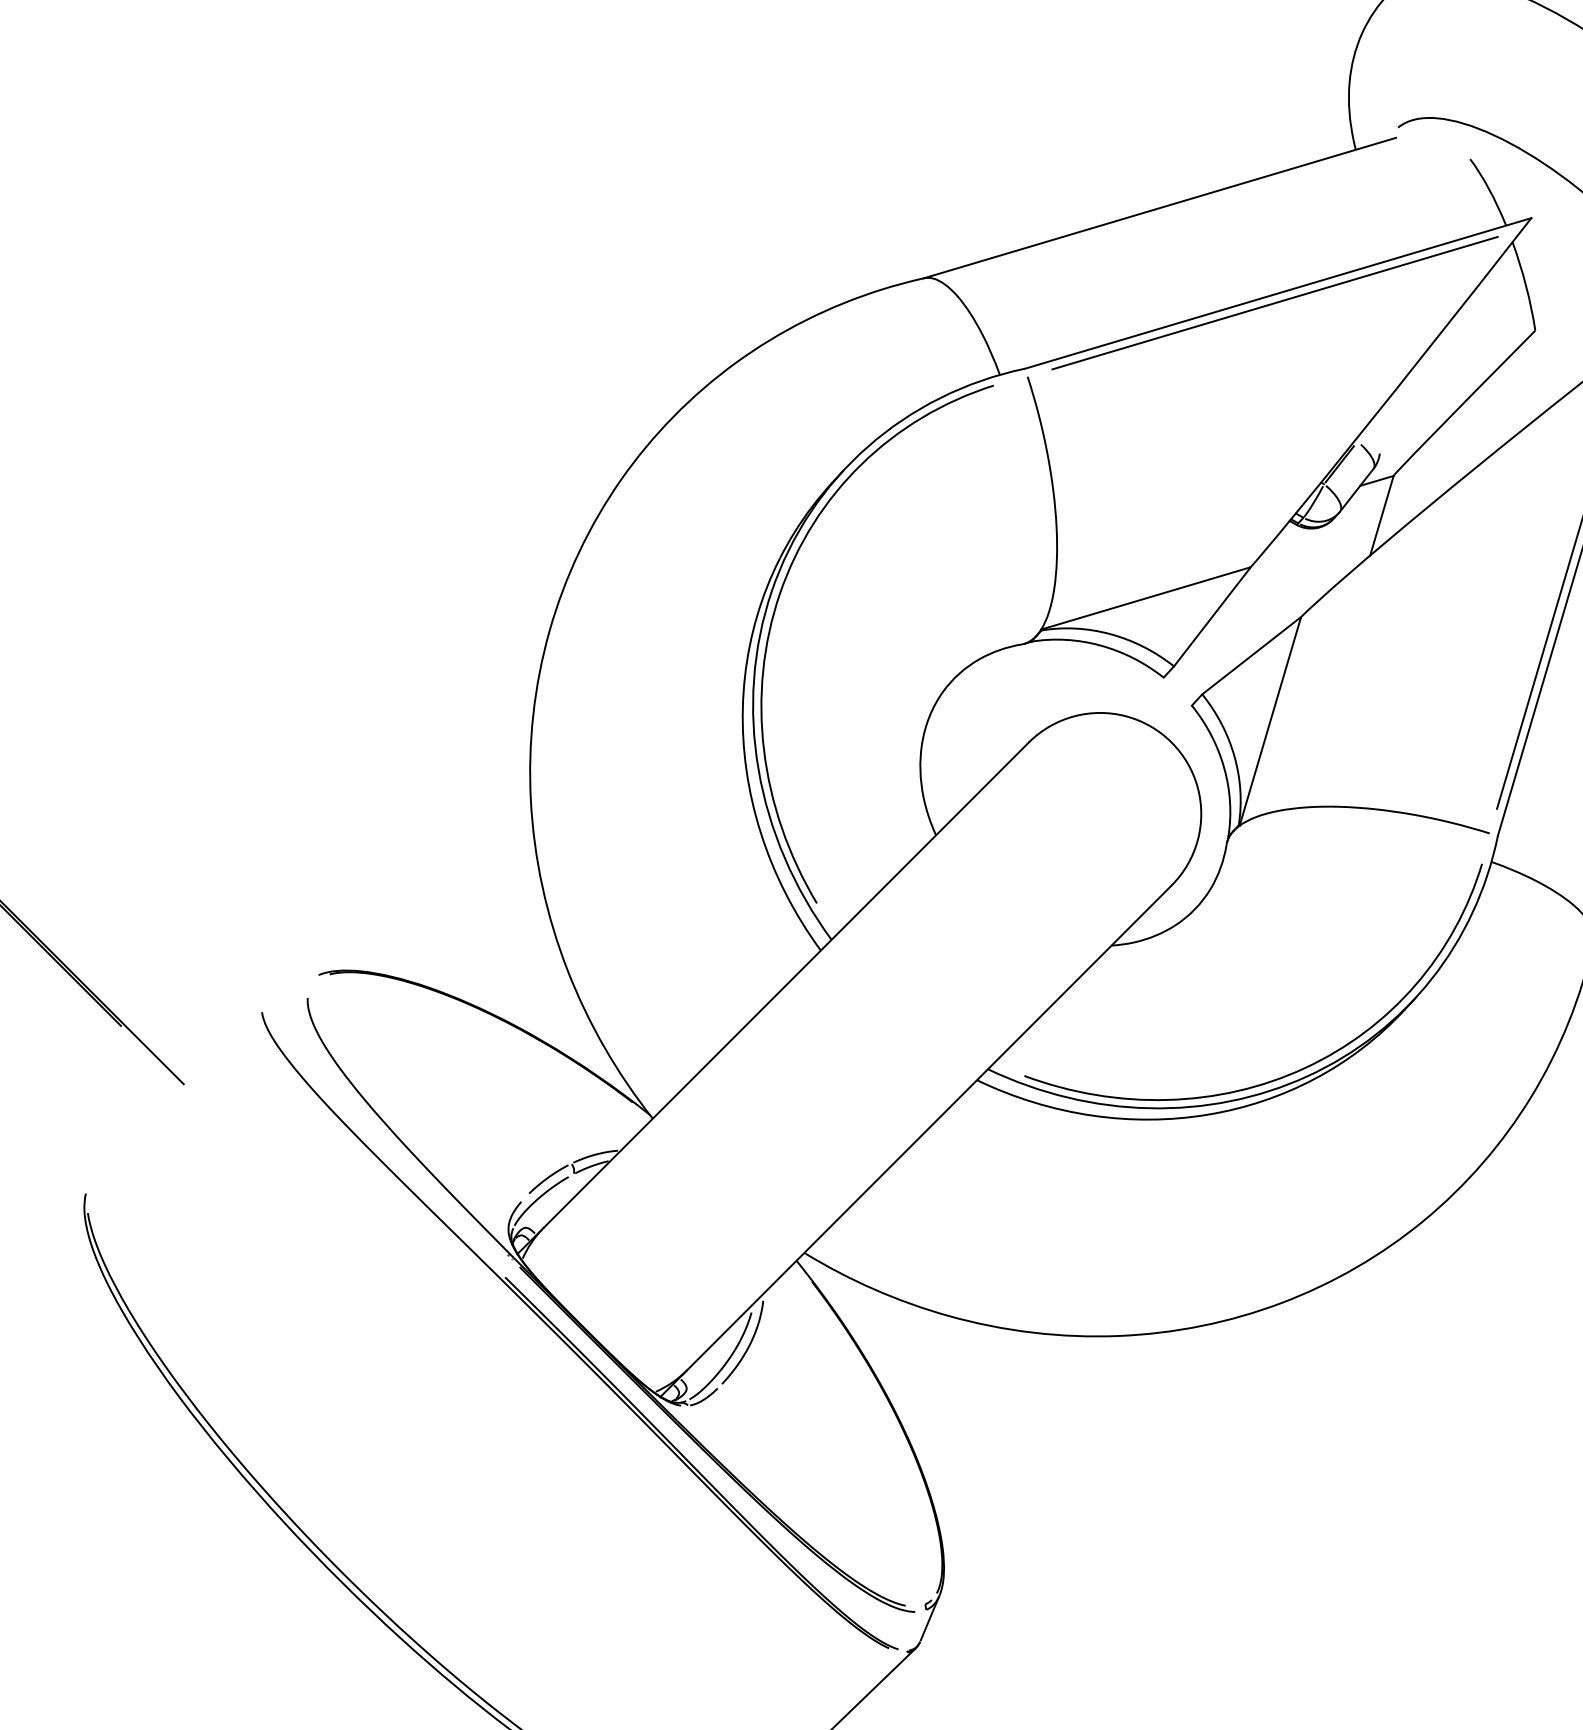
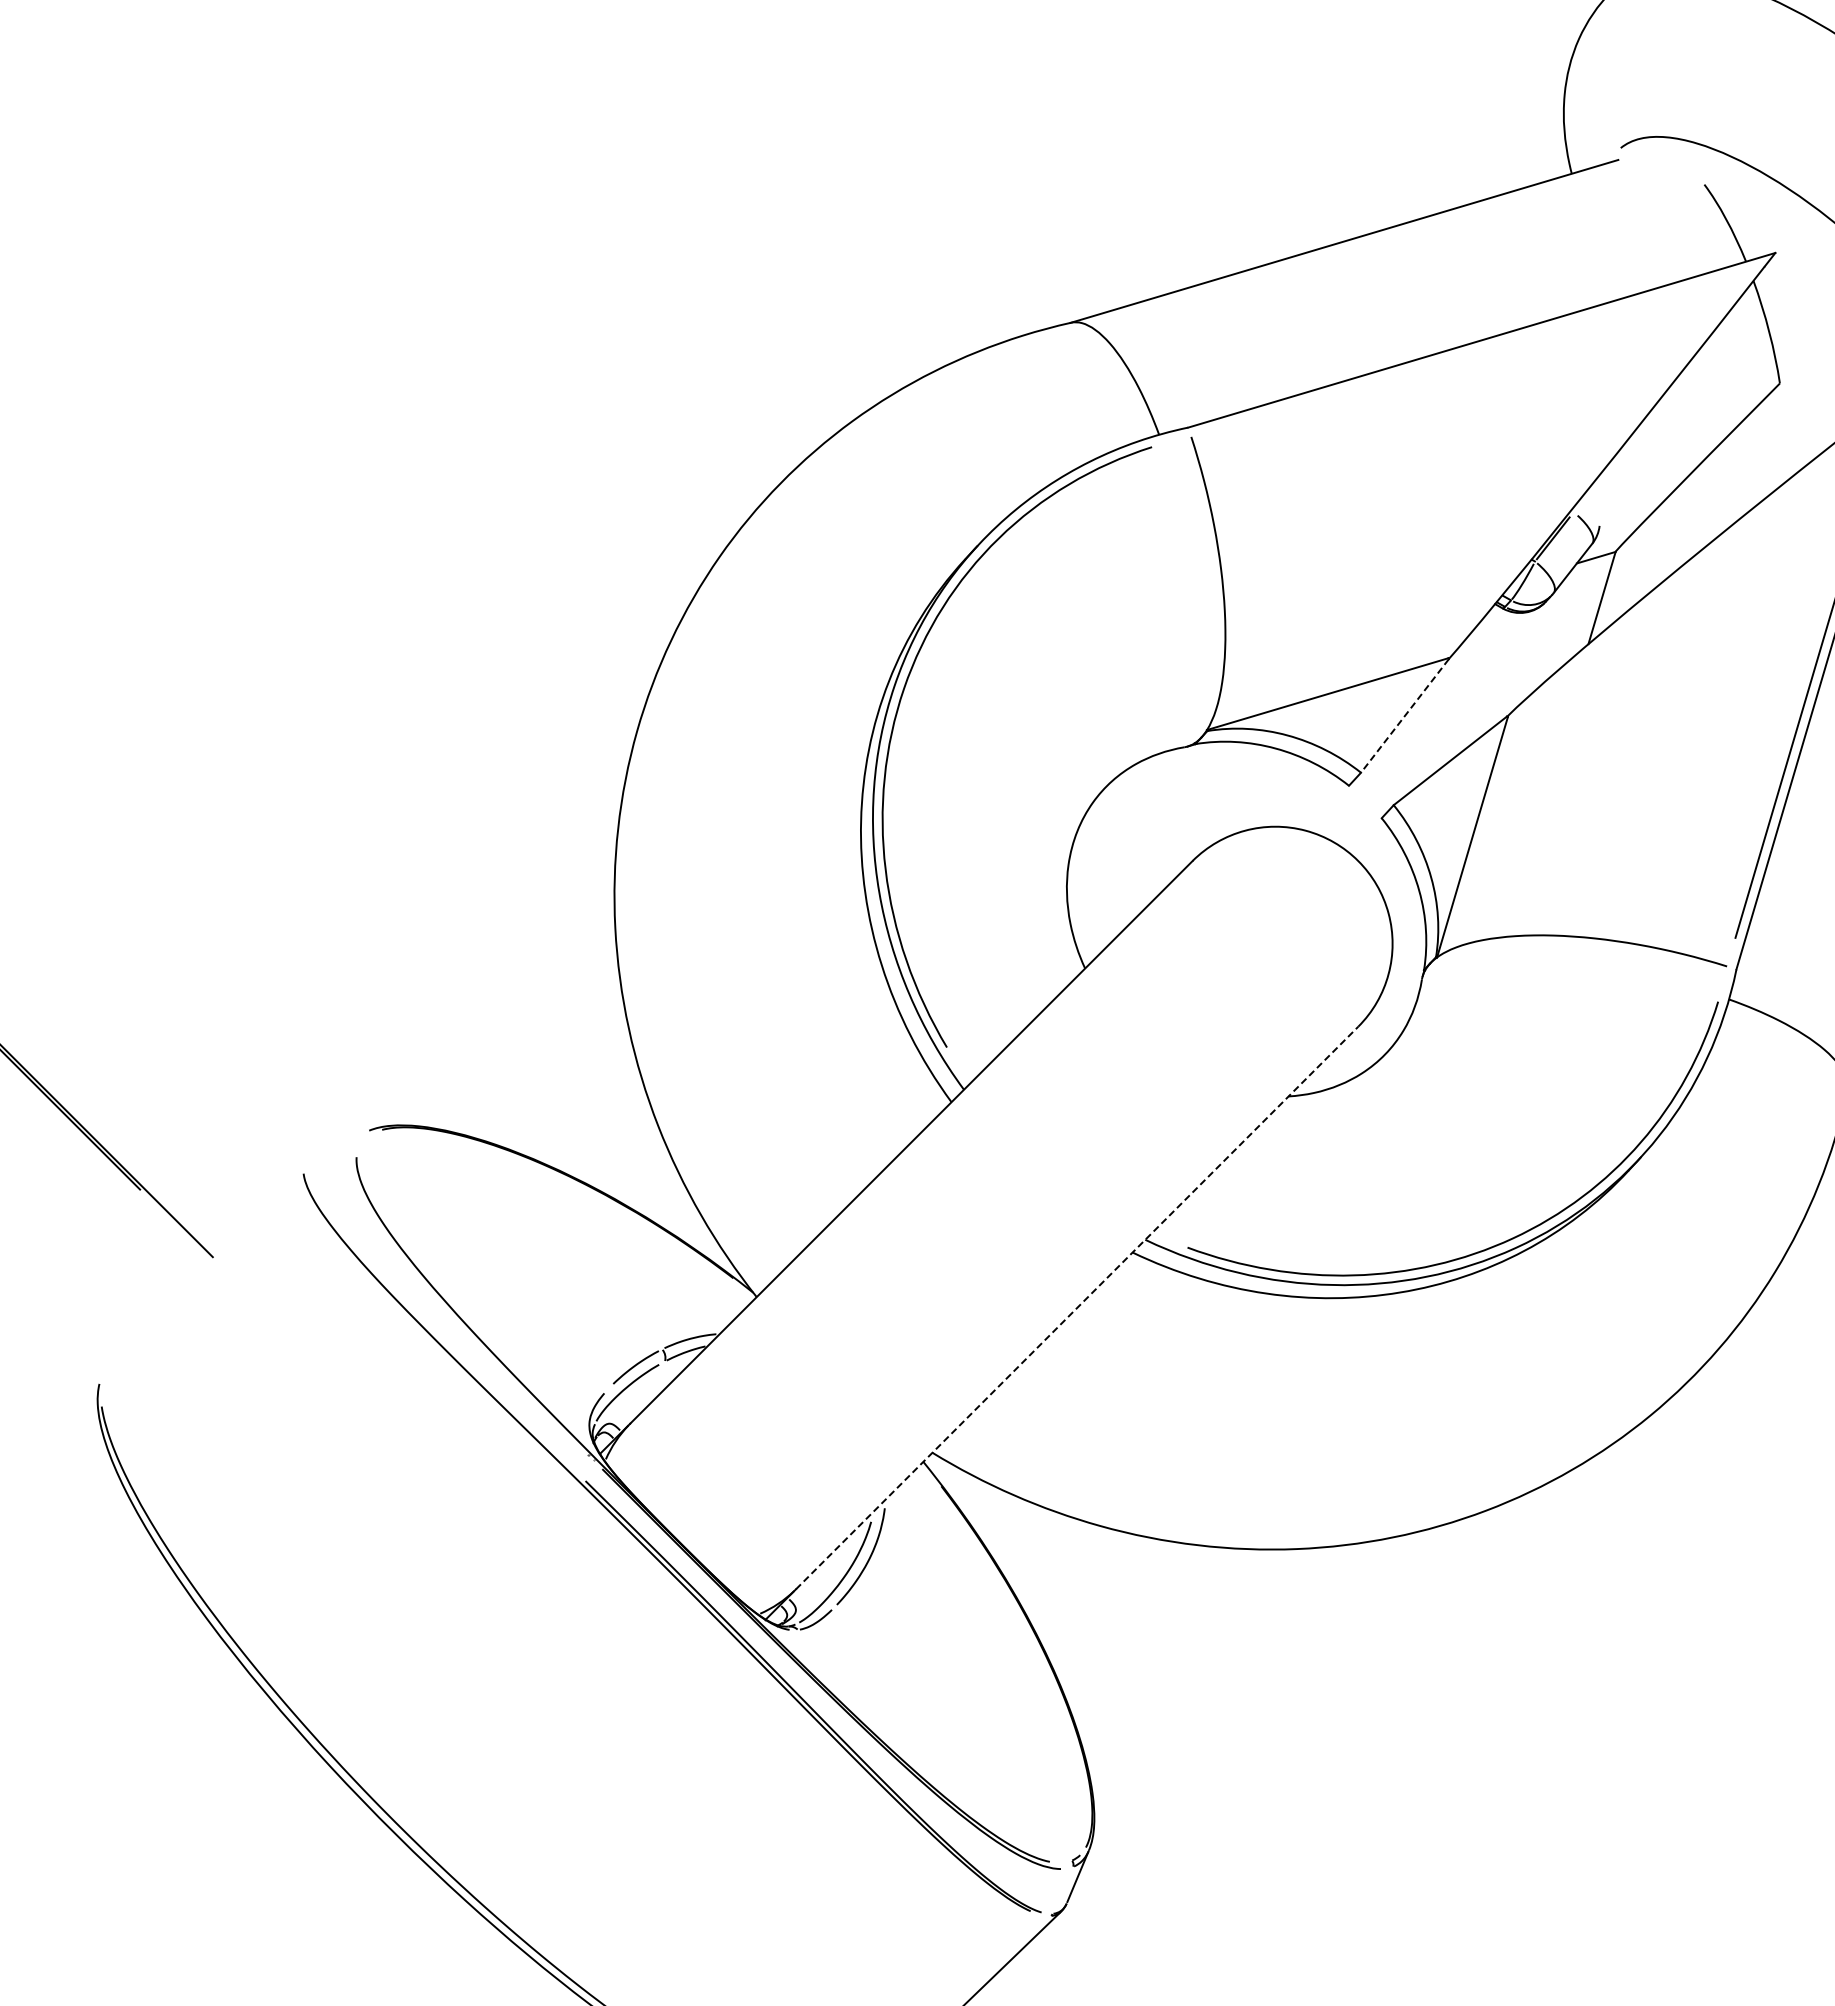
line: (1274, 303) -> (1477, 351), removed
line: (1211, 617) -> (1404, 716), solid -> dashed
line: (929, 1128) -> (1077, 1308), solid -> dashed

